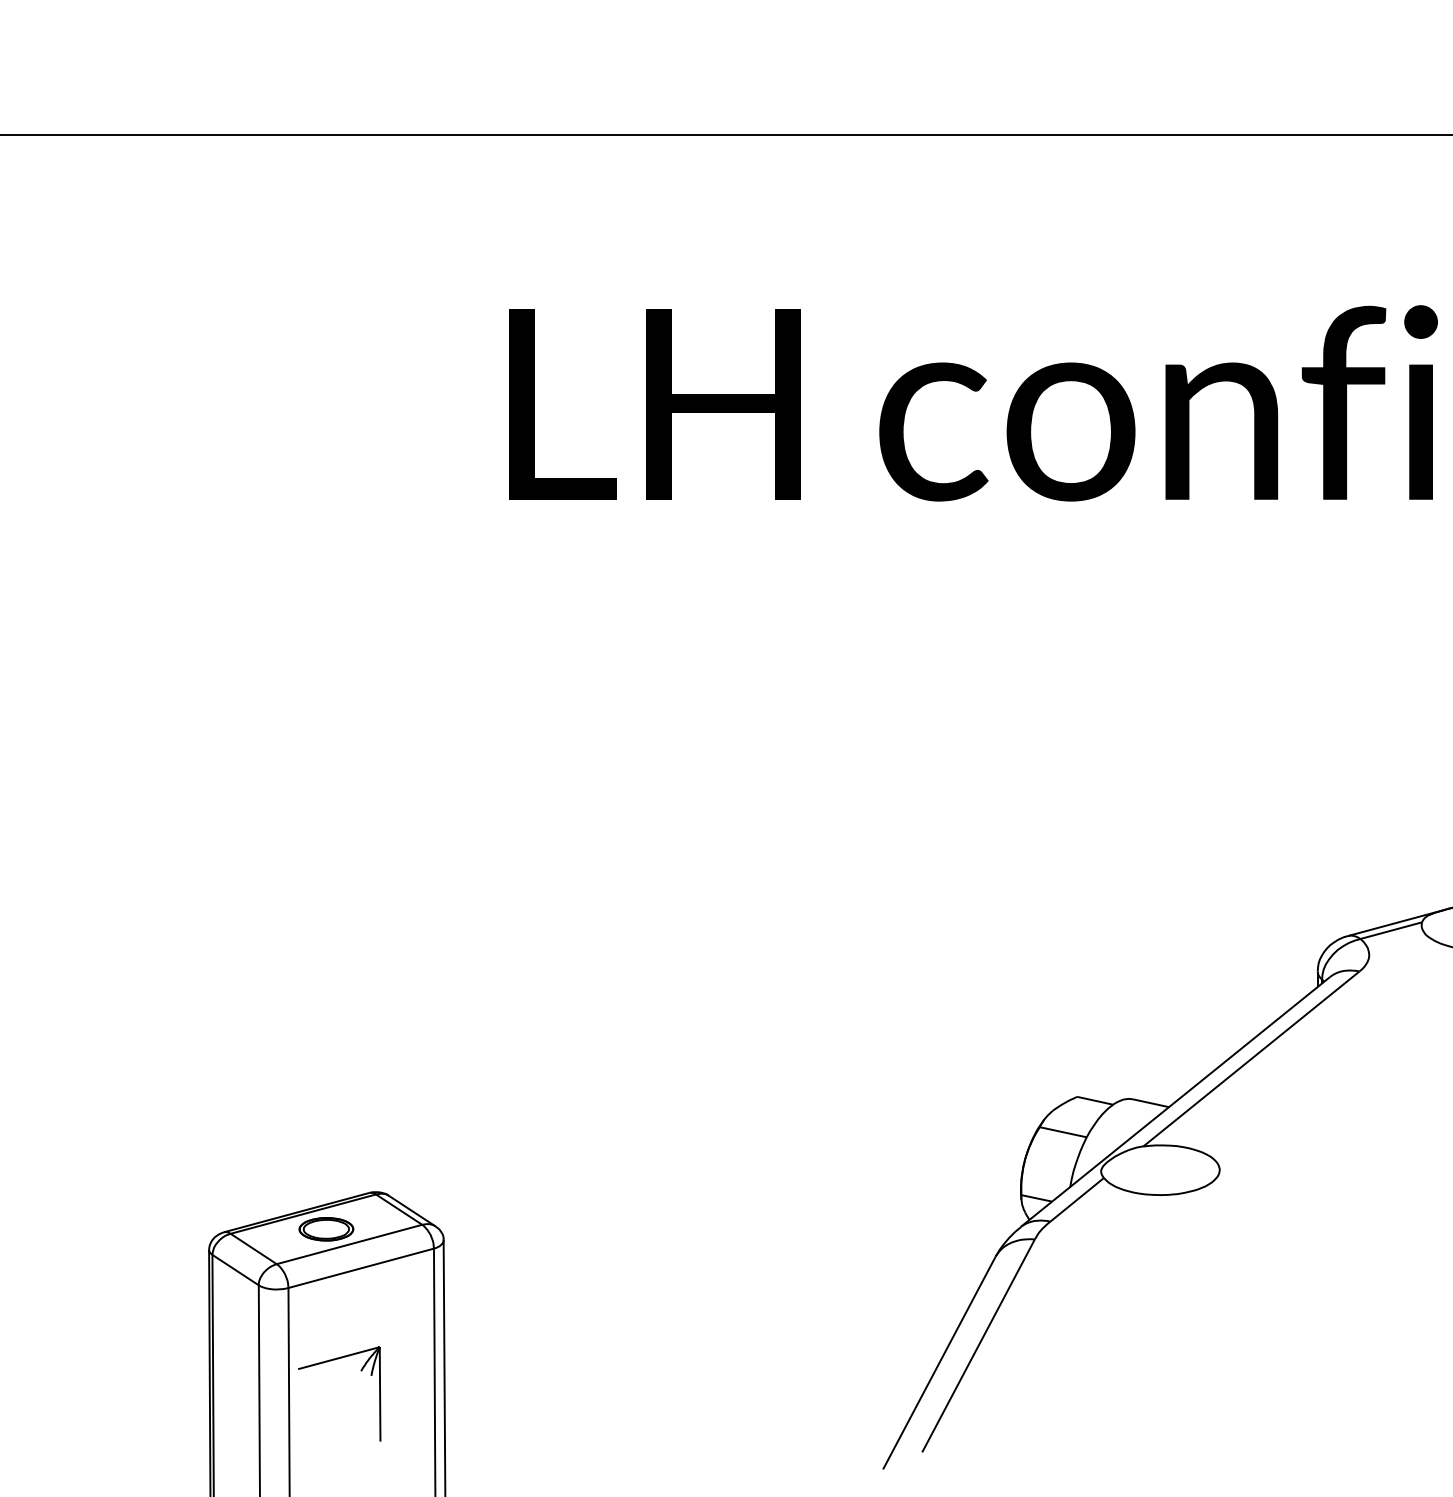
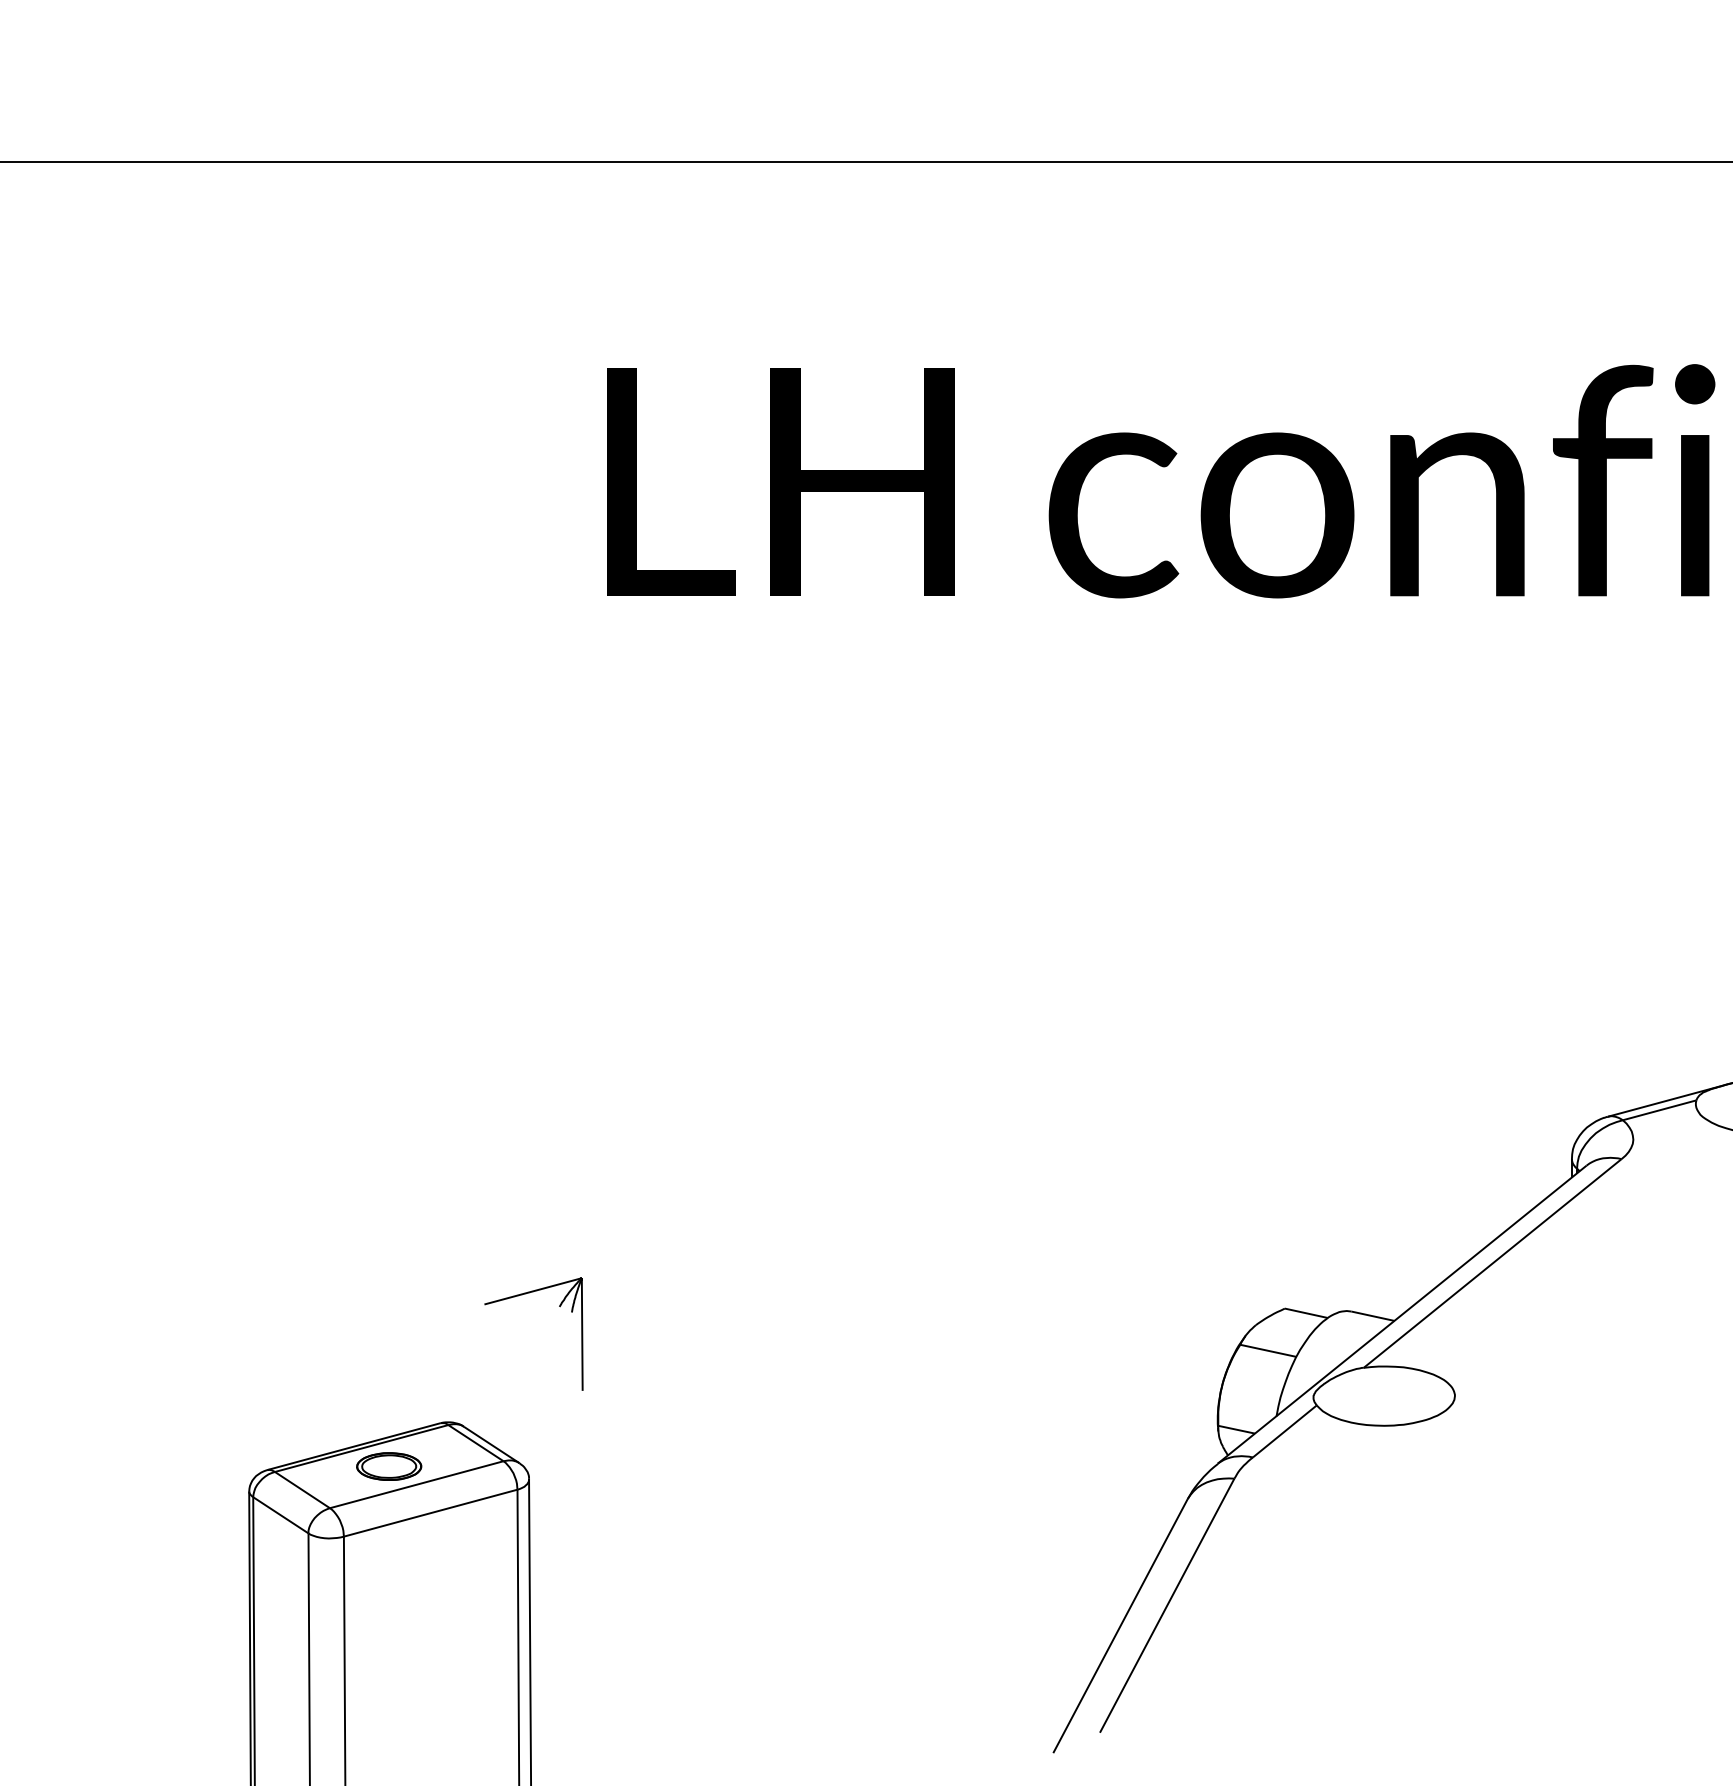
part: (361, 1370) -> (559, 1306), moved

